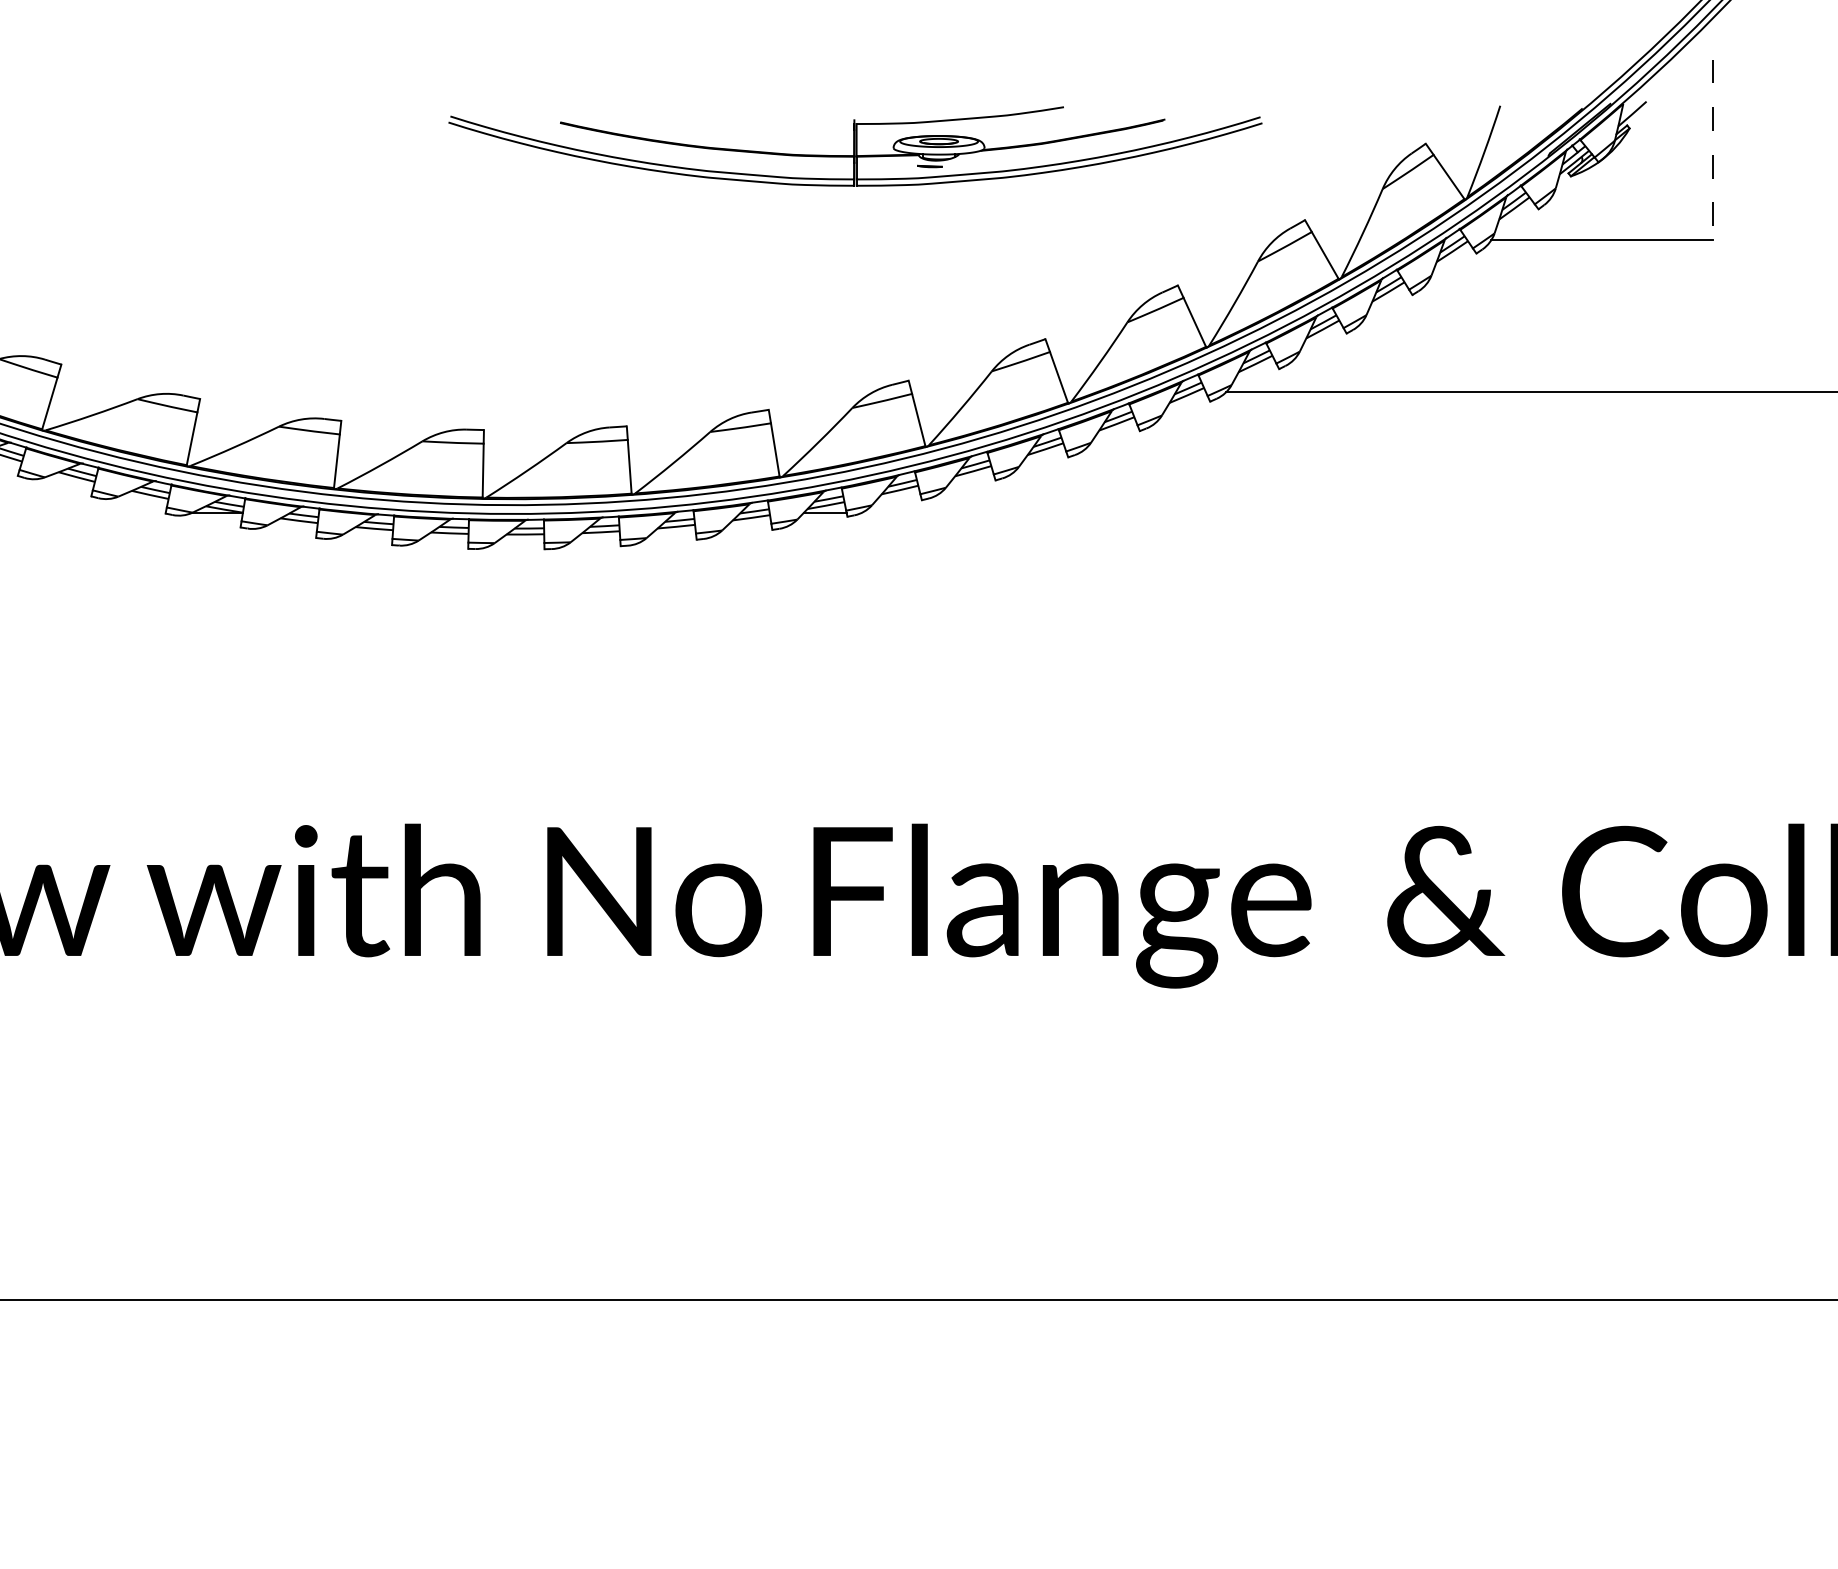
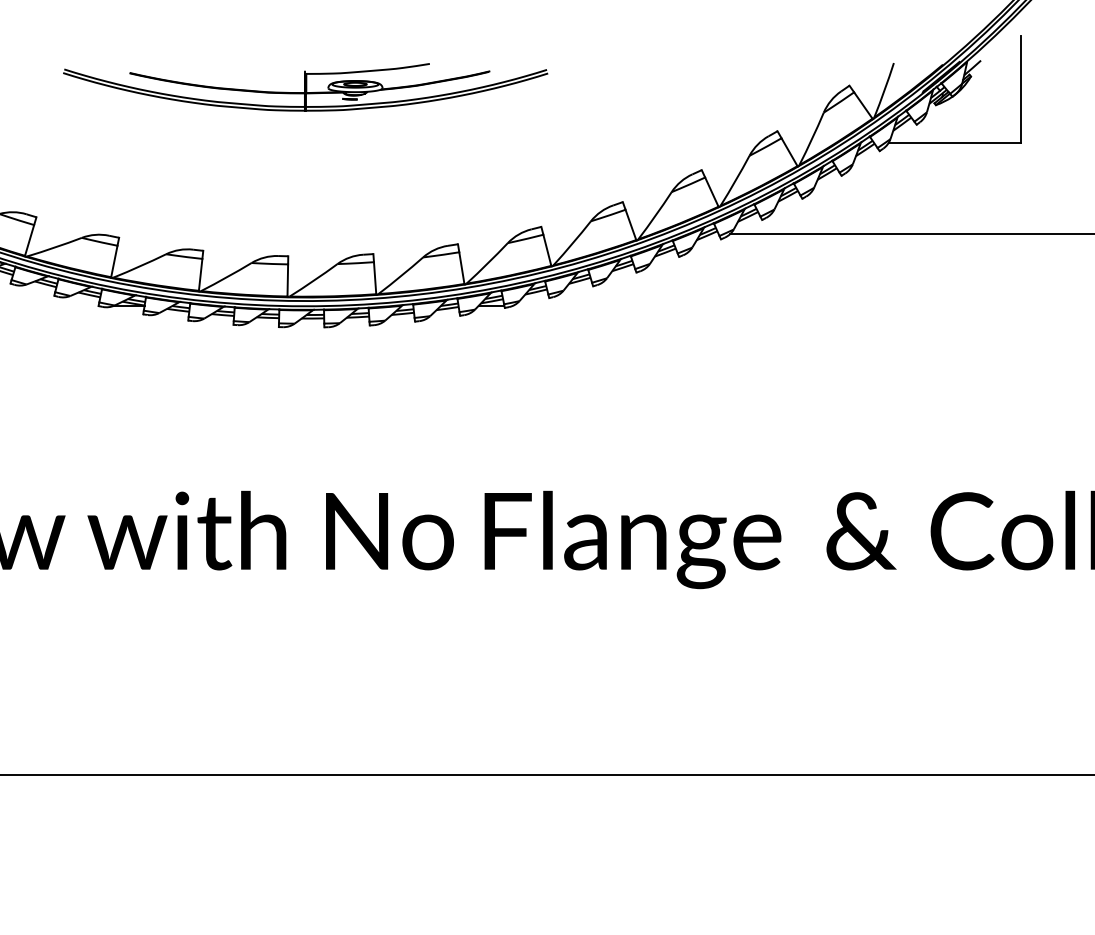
part: (855, 146) -> (305, 87), moved
line: (1712, 150) -> (1020, 89), dashed -> solid

